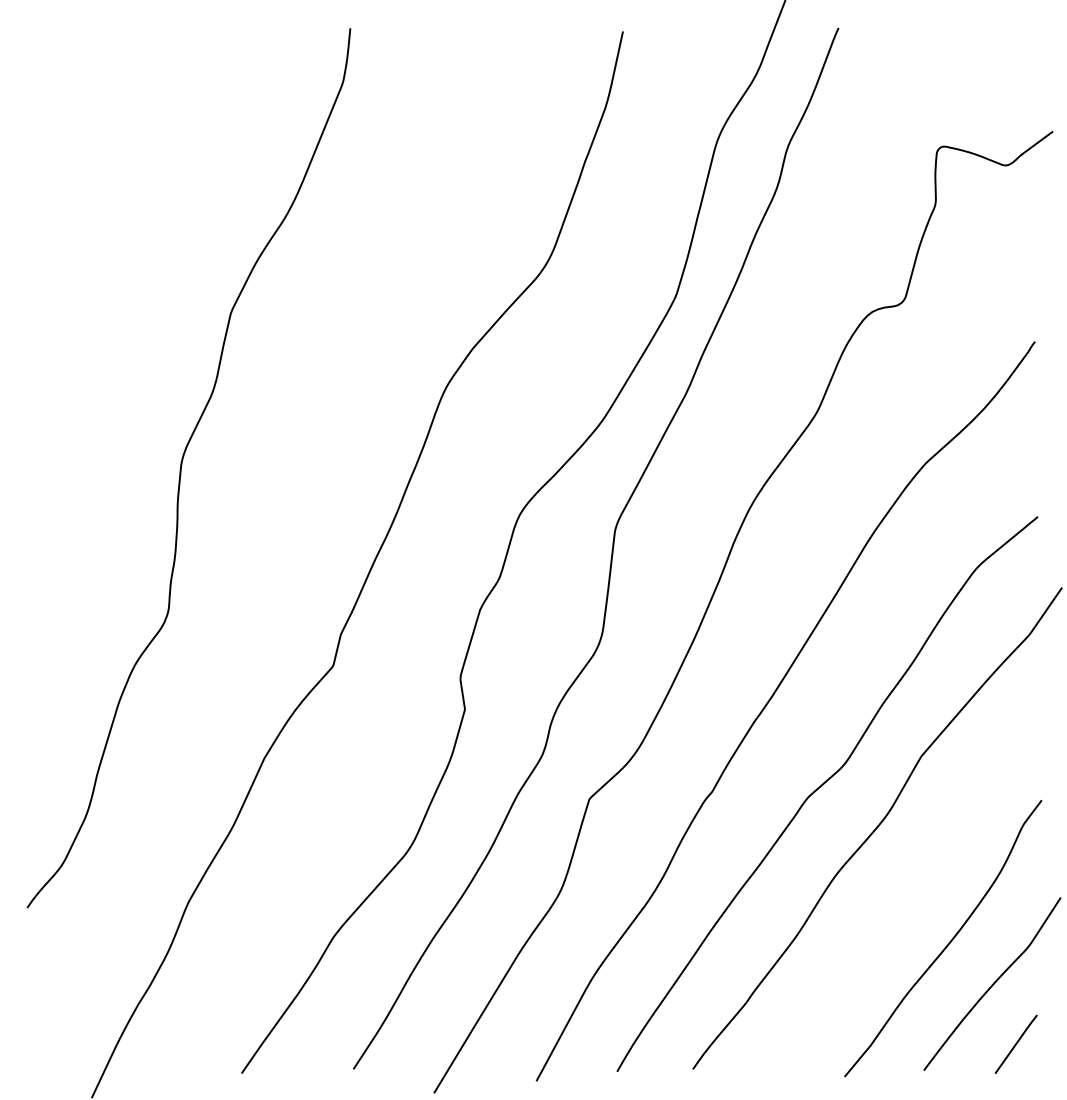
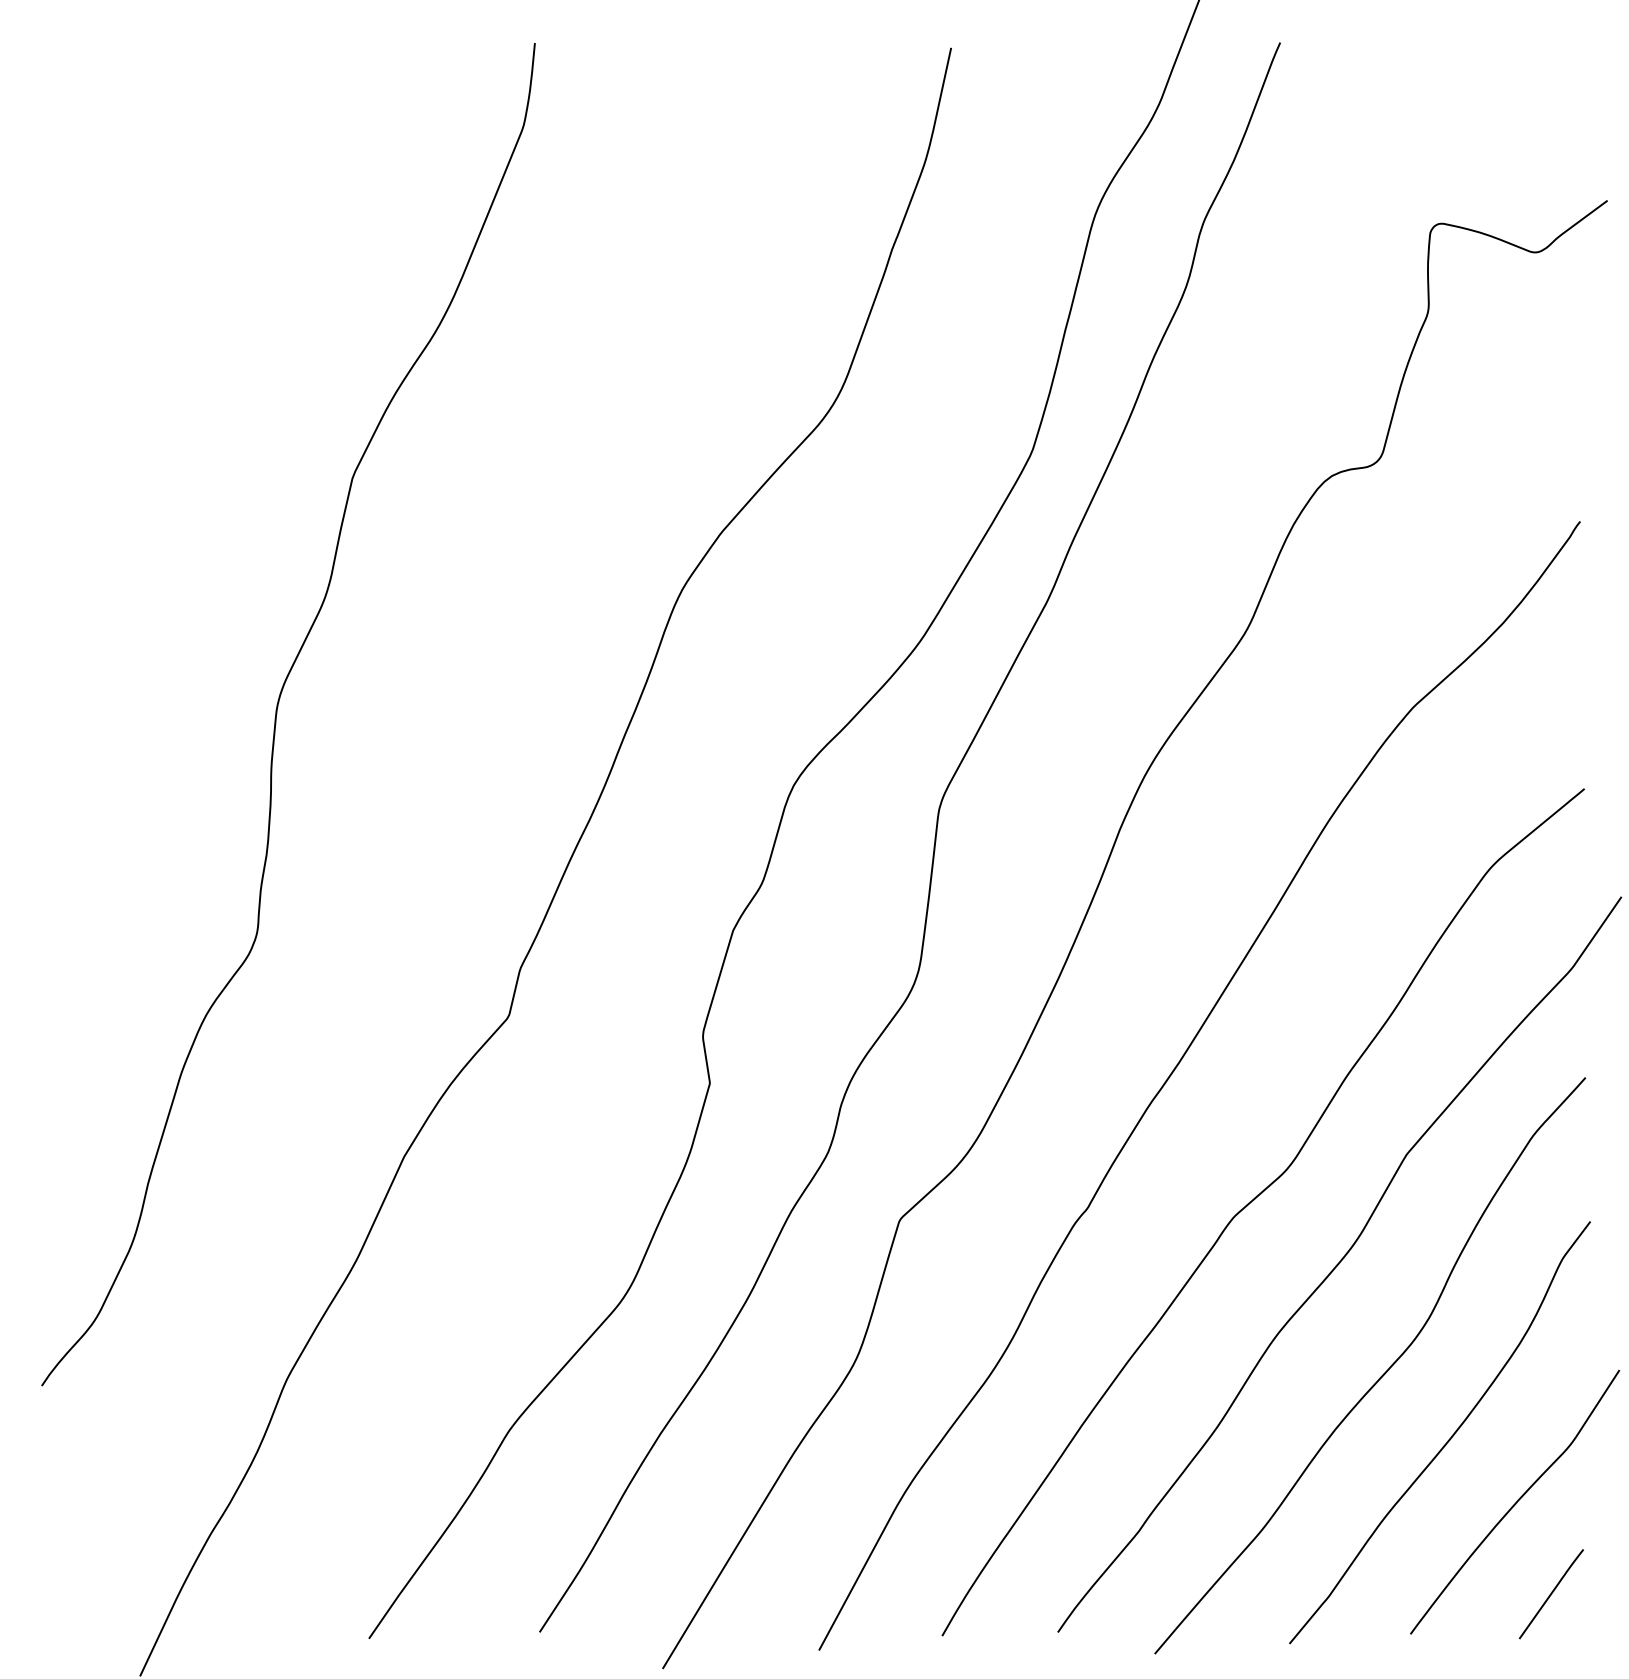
curve: (904, 901) -> (1380, 1376), added

